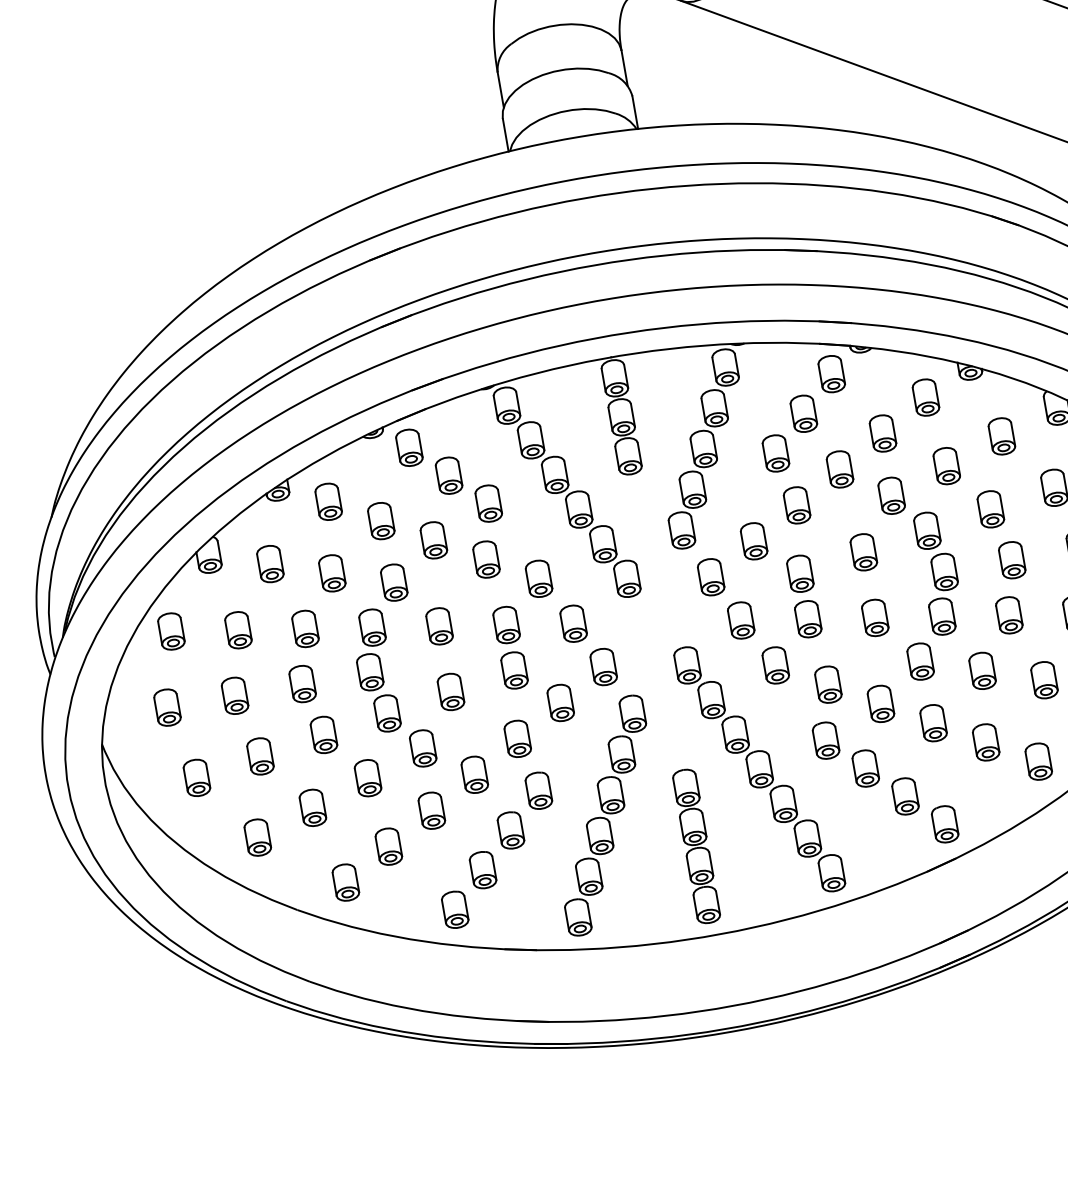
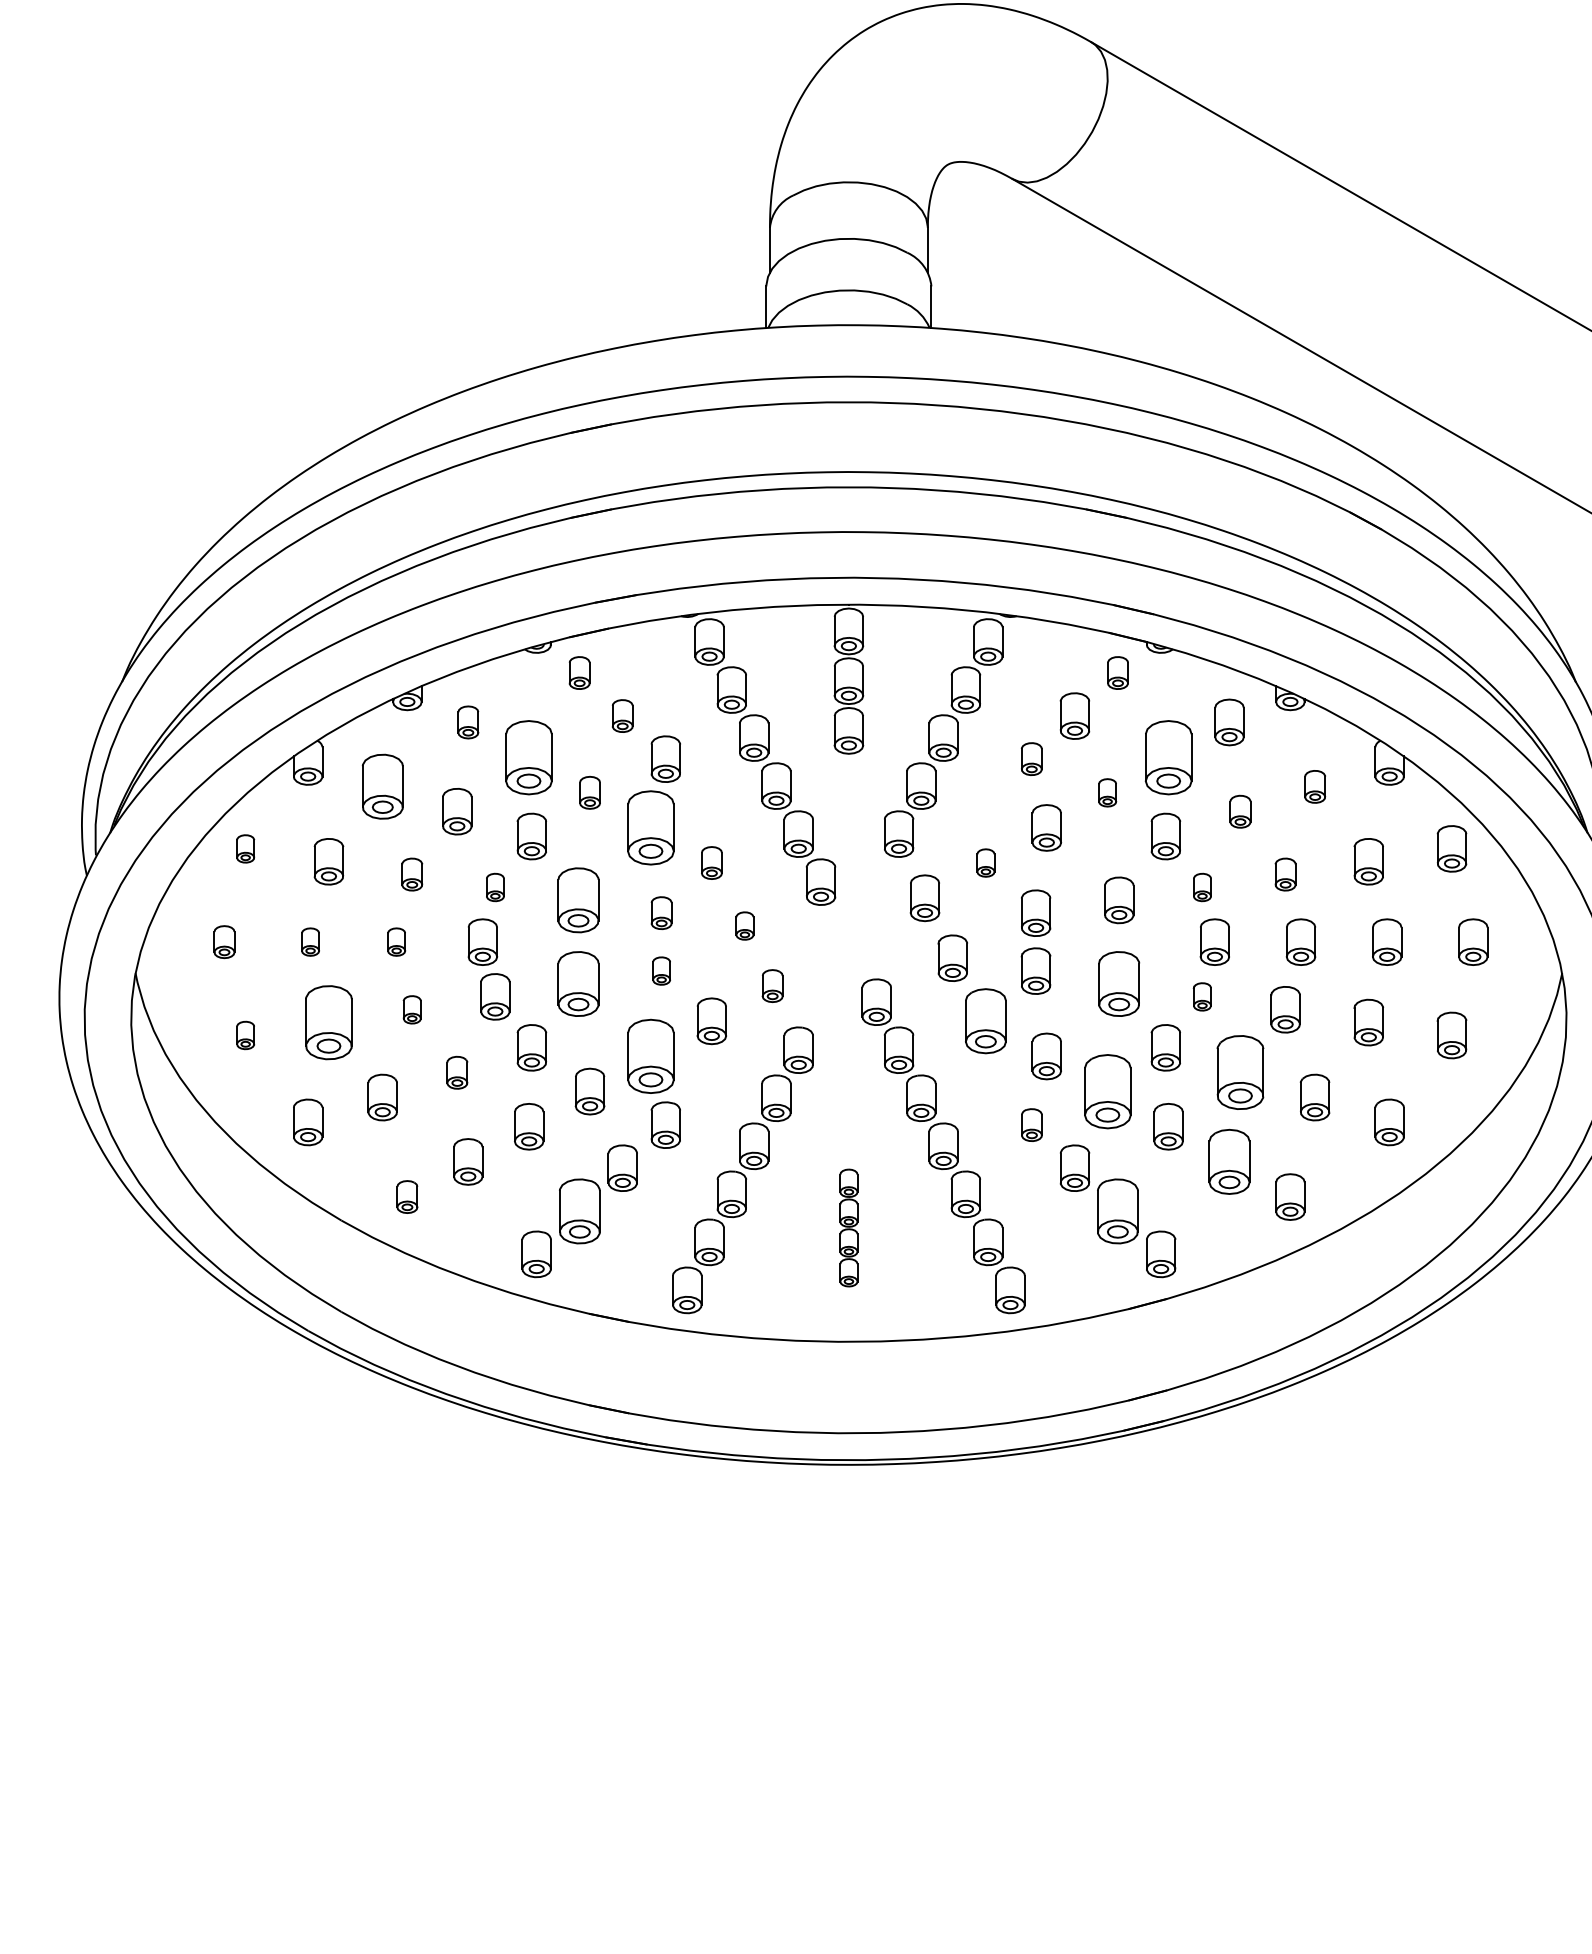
part: (831, 373) -> (1117, 672), size x0.7
part: (882, 433) -> (1168, 757), size x1.6
part: (1002, 436) -> (1315, 786), size x0.7
part: (409, 447) -> (579, 672), size x0.7
part: (775, 452) -> (1031, 758), size x0.7
part: (946, 465) -> (1240, 811), size x0.7
part: (839, 469) -> (1107, 792), size x0.6
part: (448, 475) -> (622, 715), size x0.7
part: (328, 501) -> (468, 722), size x0.7
part: (990, 509) -> (1285, 874), size x0.7
part: (381, 520) -> (529, 757), size x1.6
part: (927, 530) -> (1202, 887), size x0.6
part: (433, 540) -> (589, 792), size x0.7
part: (753, 540) -> (985, 862), size x0.6
part: (486, 559) -> (650, 827), size x1.6
part: (270, 563) -> (382, 786), size x1.4
part: (538, 578) -> (711, 862), size x0.7
part: (942, 616) -> (1202, 996), size x0.6
part: (875, 617) -> (1119, 983), size x1.4
part: (573, 623) -> (744, 925), size x0.6
part: (506, 624) -> (661, 912), size x0.7
part: (439, 626) -> (578, 900), size x1.4
part: (372, 627) -> (495, 887), size x0.6
part: (305, 628) -> (412, 874), size x0.7
part: (171, 631) -> (245, 848), size x0.6
part: (775, 665) -> (985, 1021), size x1.4
part: (603, 666) -> (772, 985), size x0.7
part: (514, 670) -> (661, 970), size x0.6
part: (982, 670) -> (1240, 1072), size x1.6
part: (302, 683) -> (396, 941), size x0.6
part: (450, 691) -> (578, 983), size x1.4
part: (234, 695) -> (310, 941), size x0.6
part: (880, 703) -> (1107, 1091), size x1.6
part: (167, 707) -> (224, 941), size x0.7
part: (324, 734) -> (412, 1009), size x0.6
part: (517, 738) -> (650, 1056), size x1.6
part: (825, 740) -> (1031, 1124), size x0.7
part: (986, 742) -> (1229, 1161), size x1.4
part: (260, 756) -> (328, 1022), size x1.6
part: (196, 777) -> (245, 1035), size x0.6
part: (368, 777) -> (457, 1072), size x0.7
part: (905, 795) -> (1118, 1210), size x1.4
part: (696, 846) -> (848, 1227), size x0.6
part: (482, 869) -> (579, 1210), size x1.4
part: (345, 882) -> (407, 1196), size x0.7

